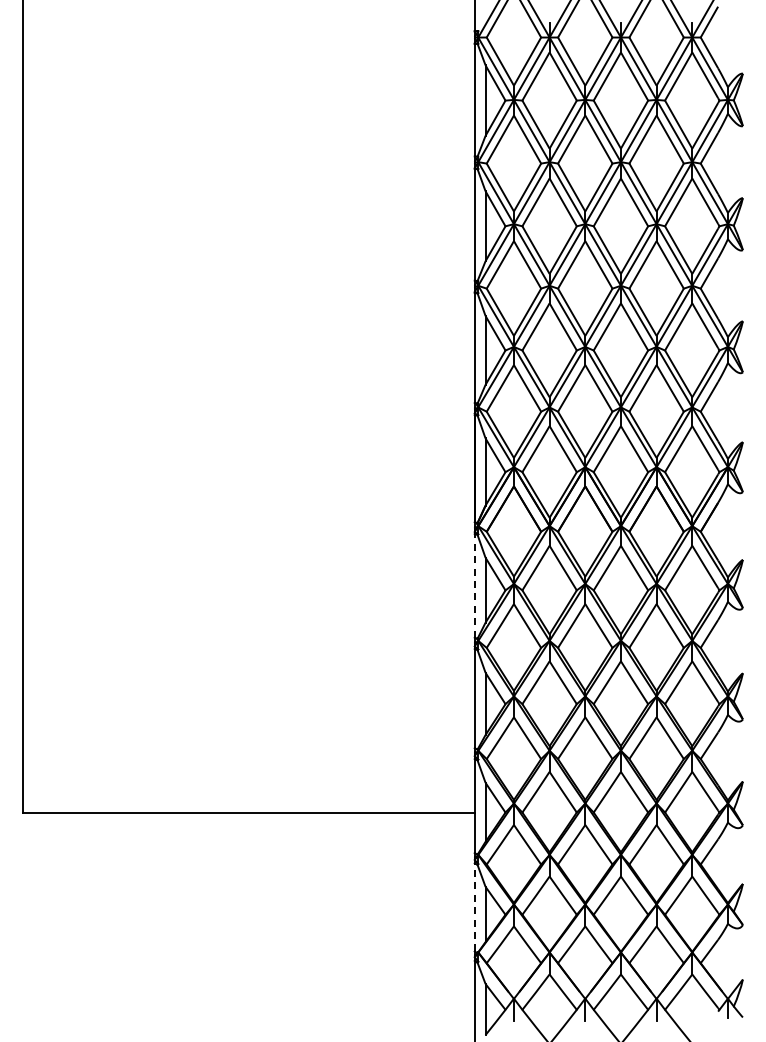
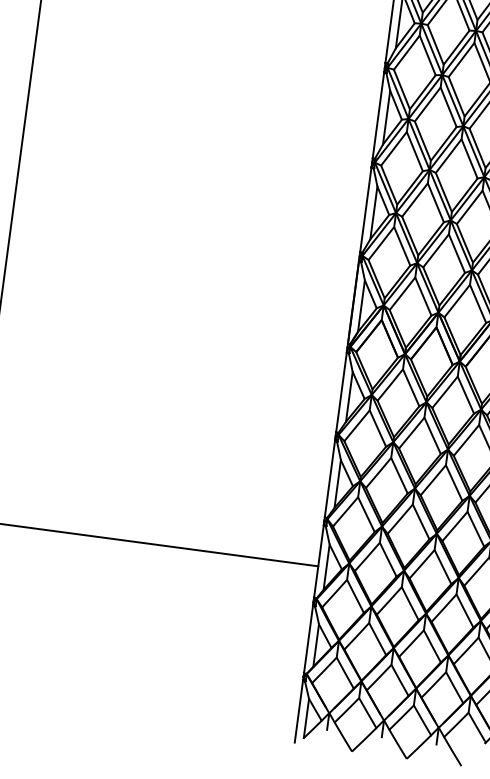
line: (474, 585) -> (341, 392), dashed -> solid
line: (474, 906) -> (308, 638), dashed -> solid

